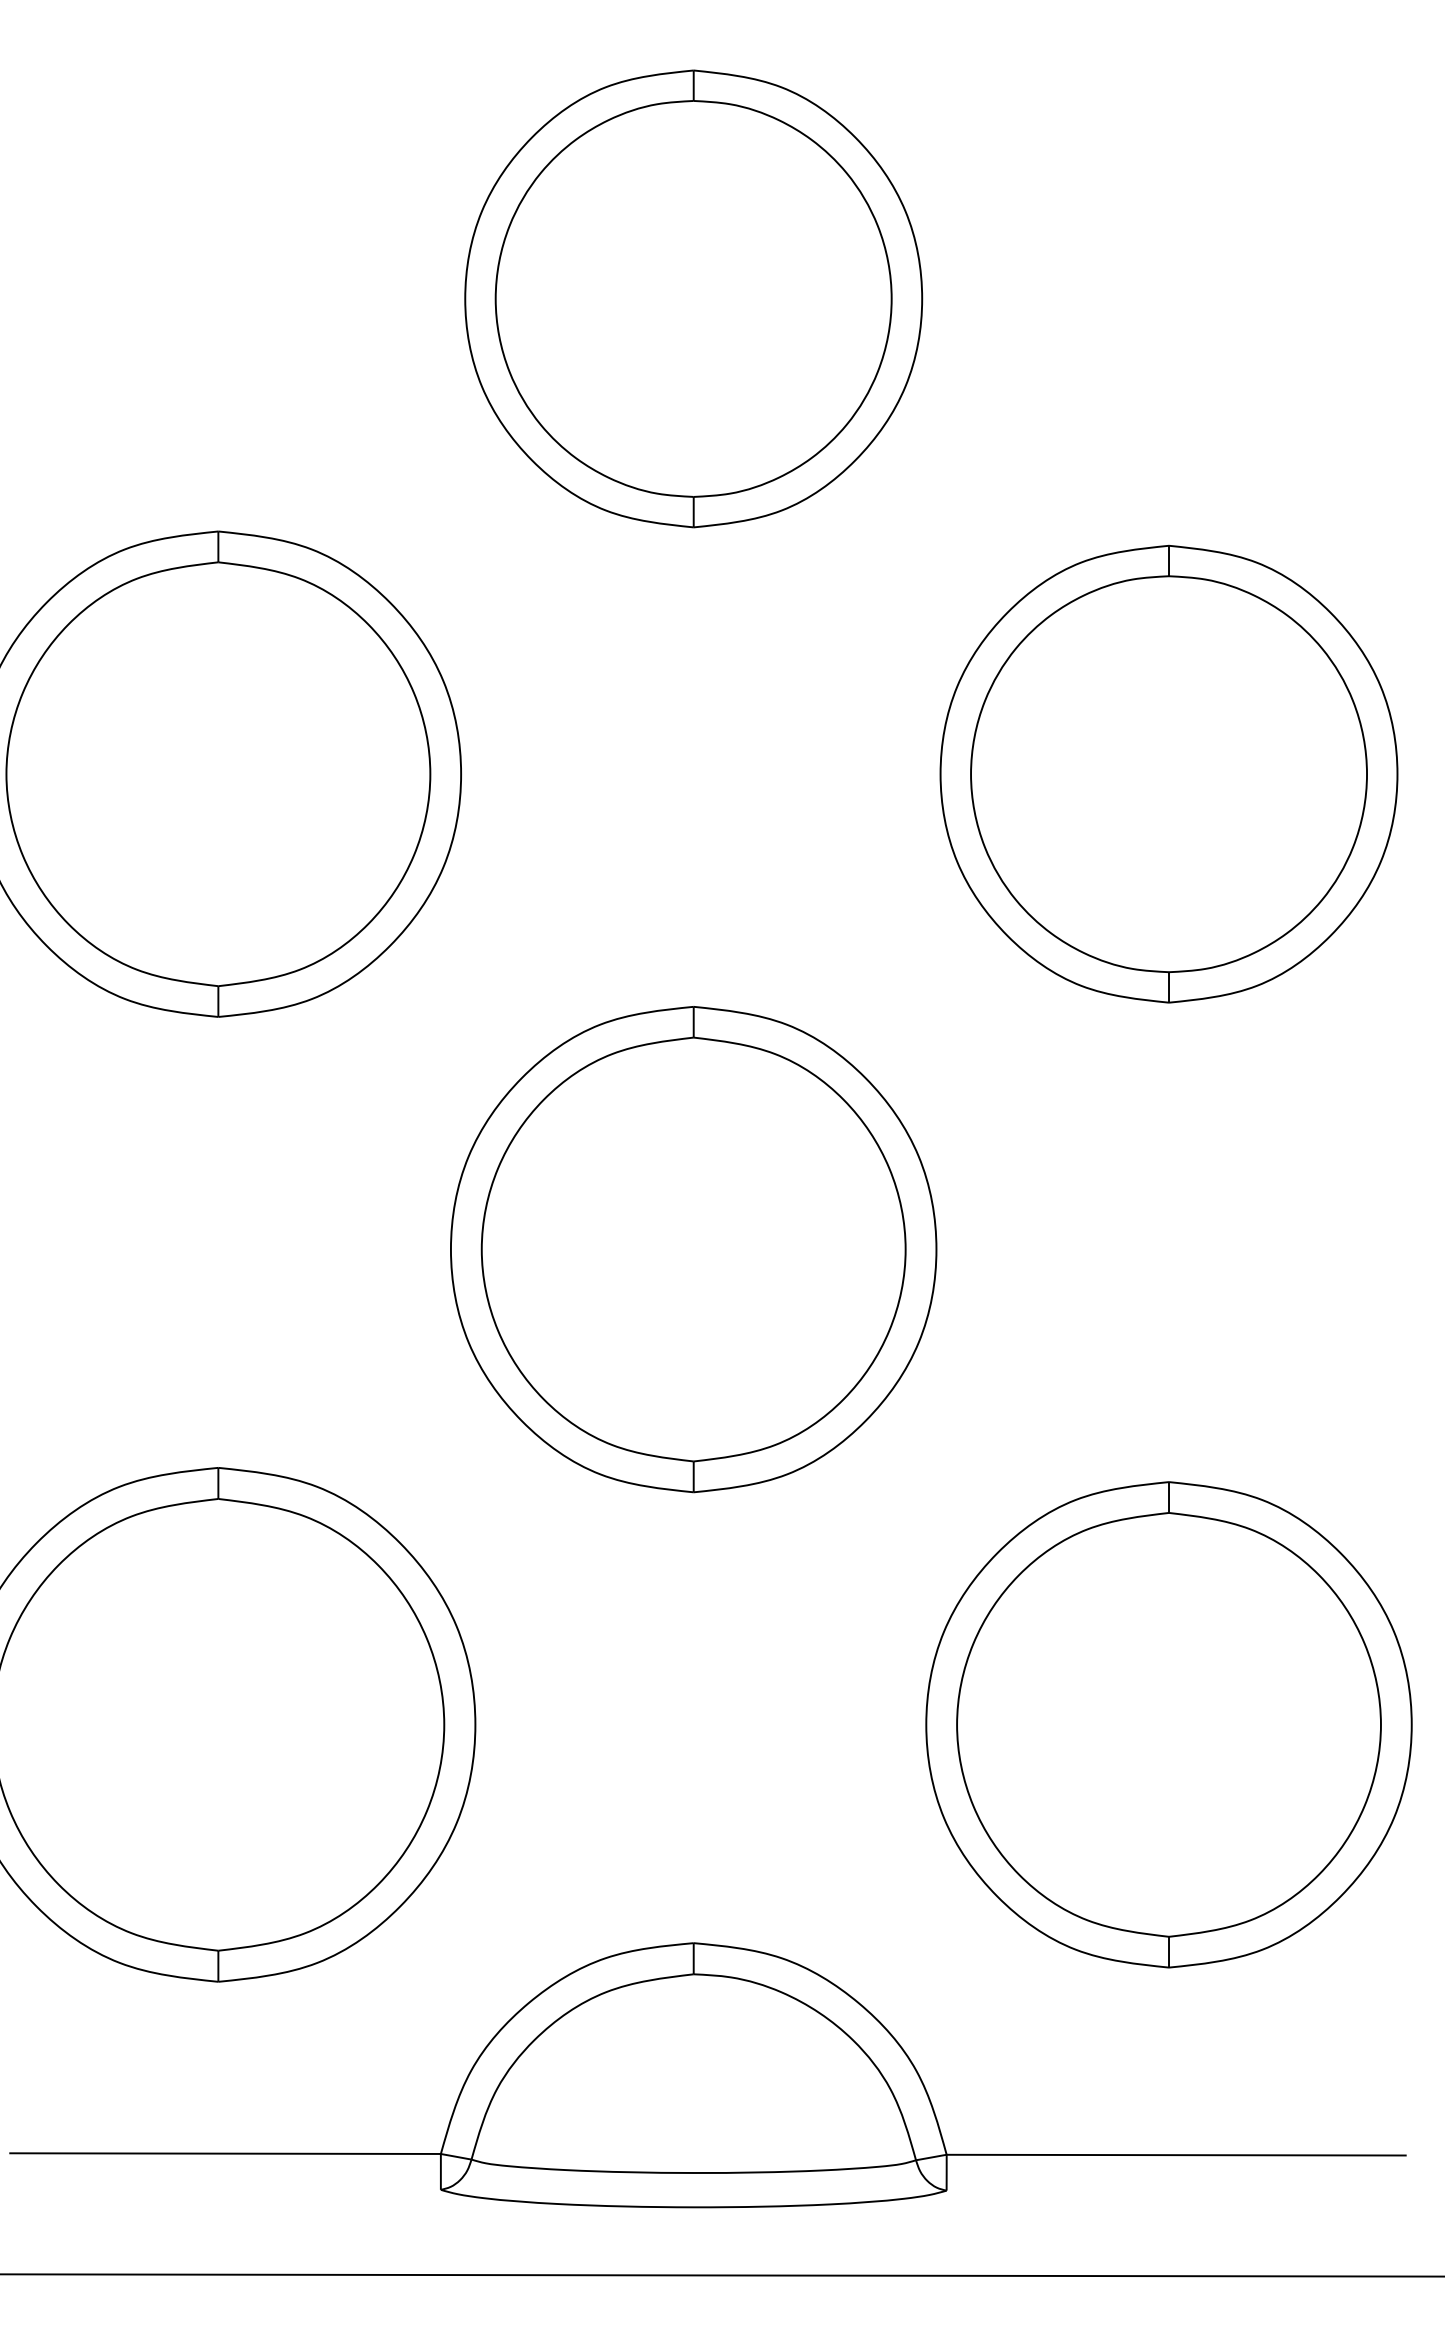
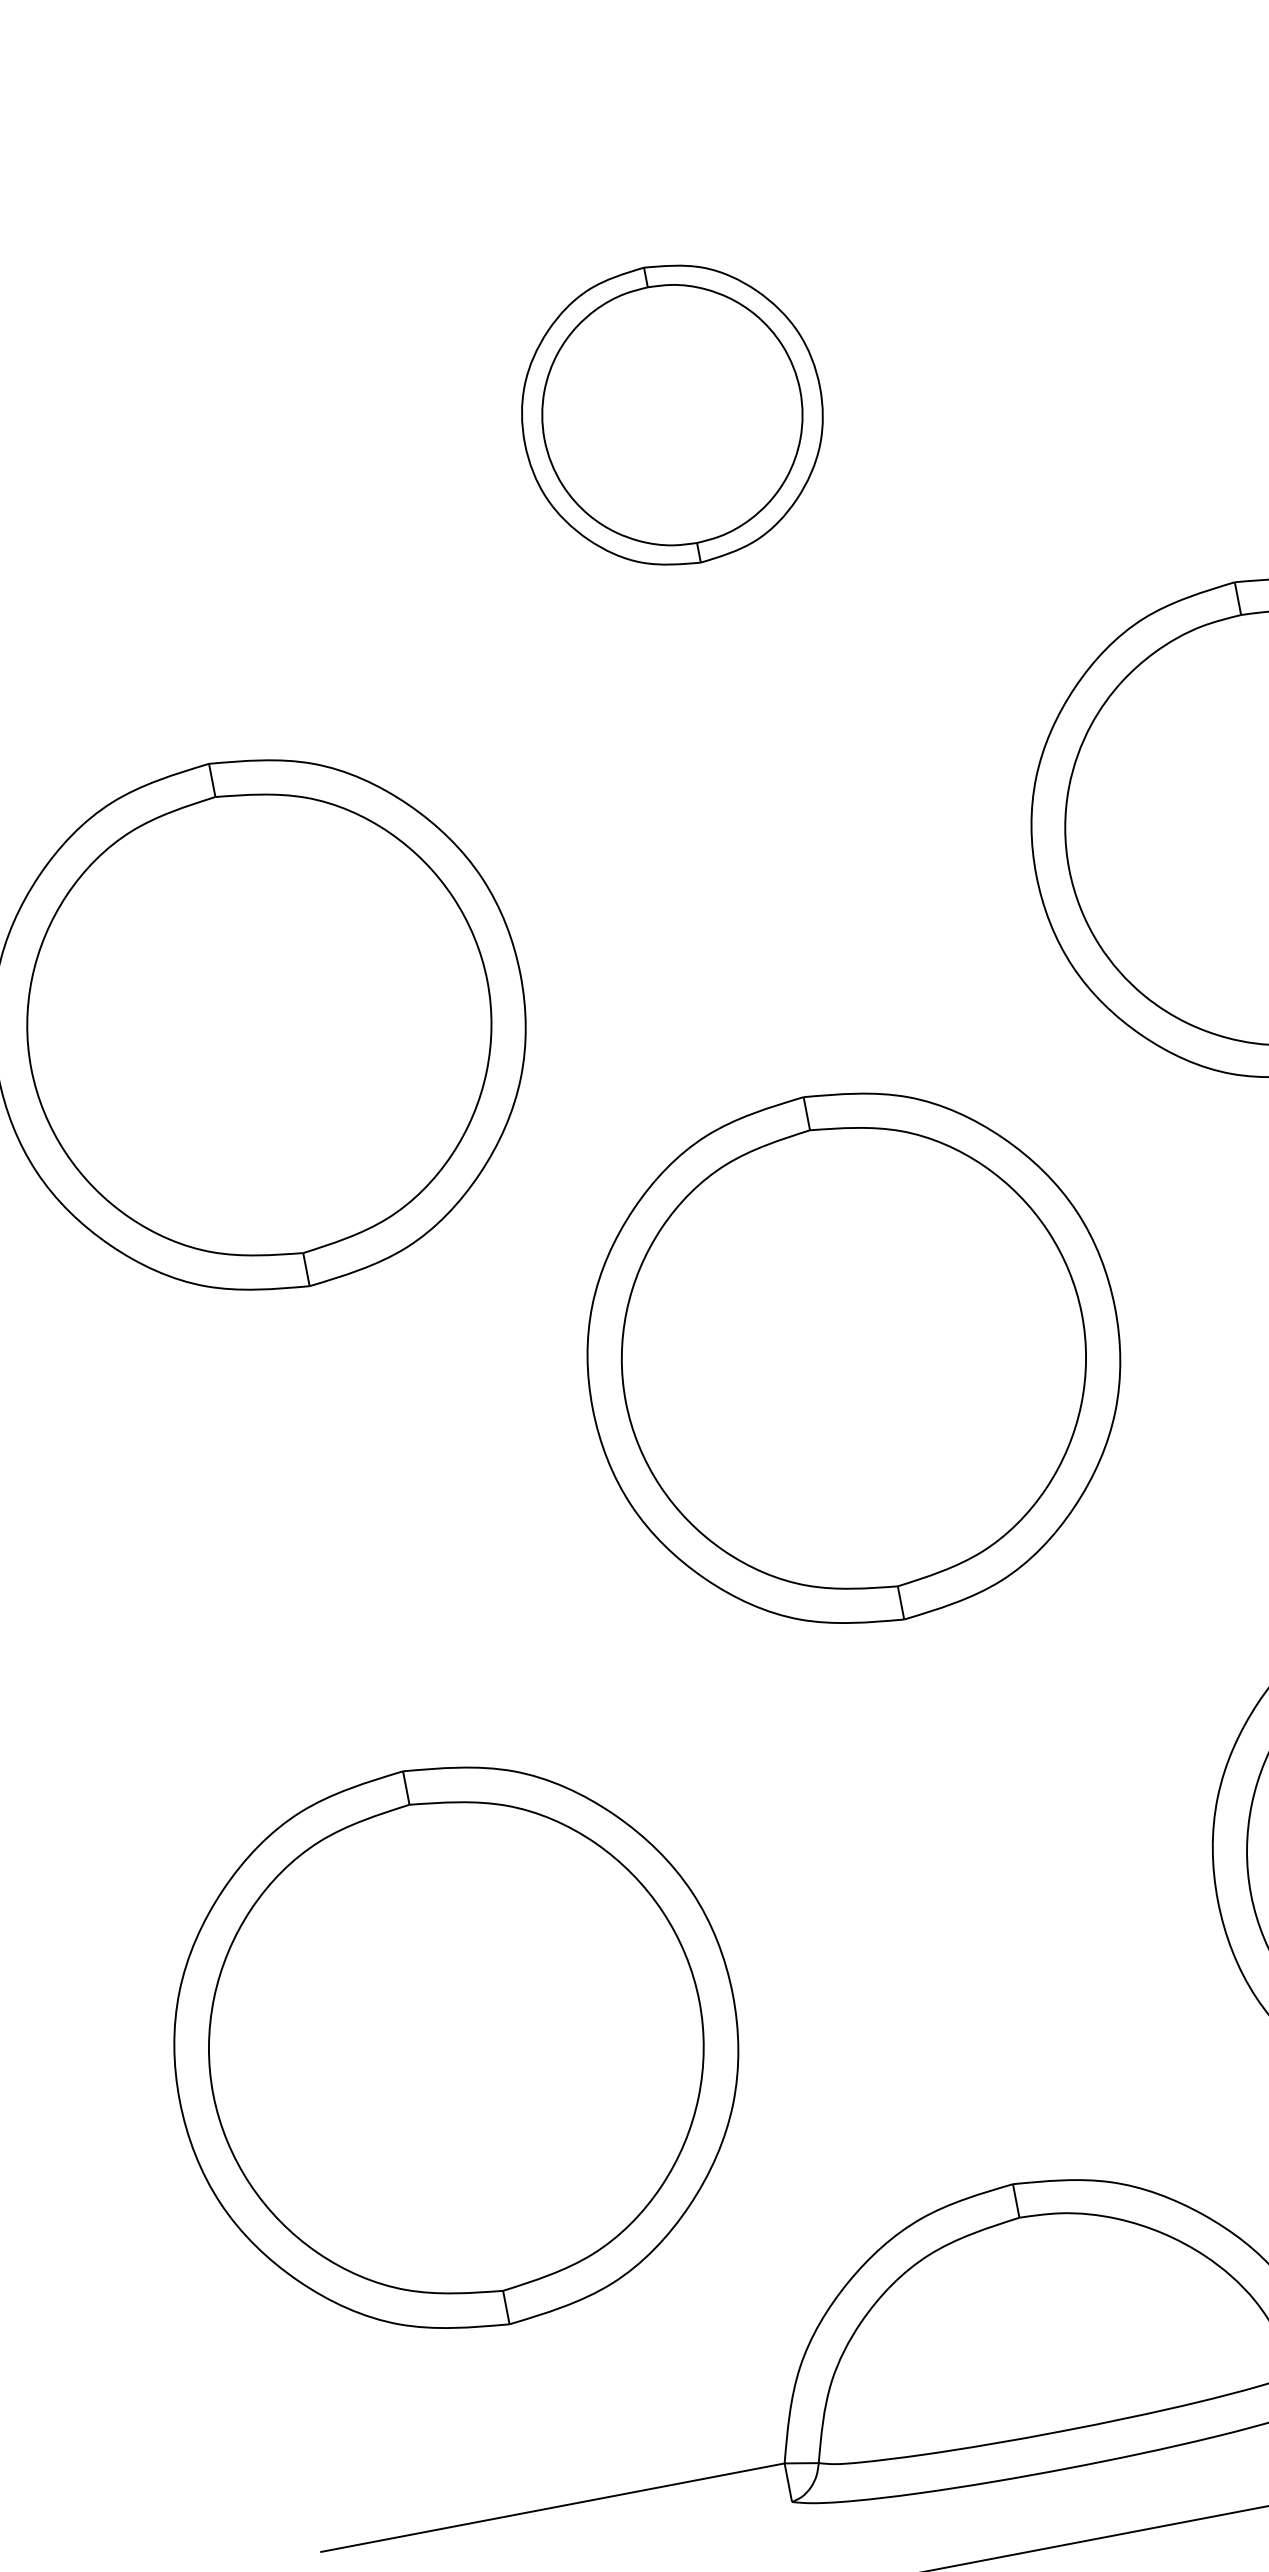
part: (693, 298) -> (671, 414), size x0.6
part: (693, 1249) -> (853, 1358), moved

